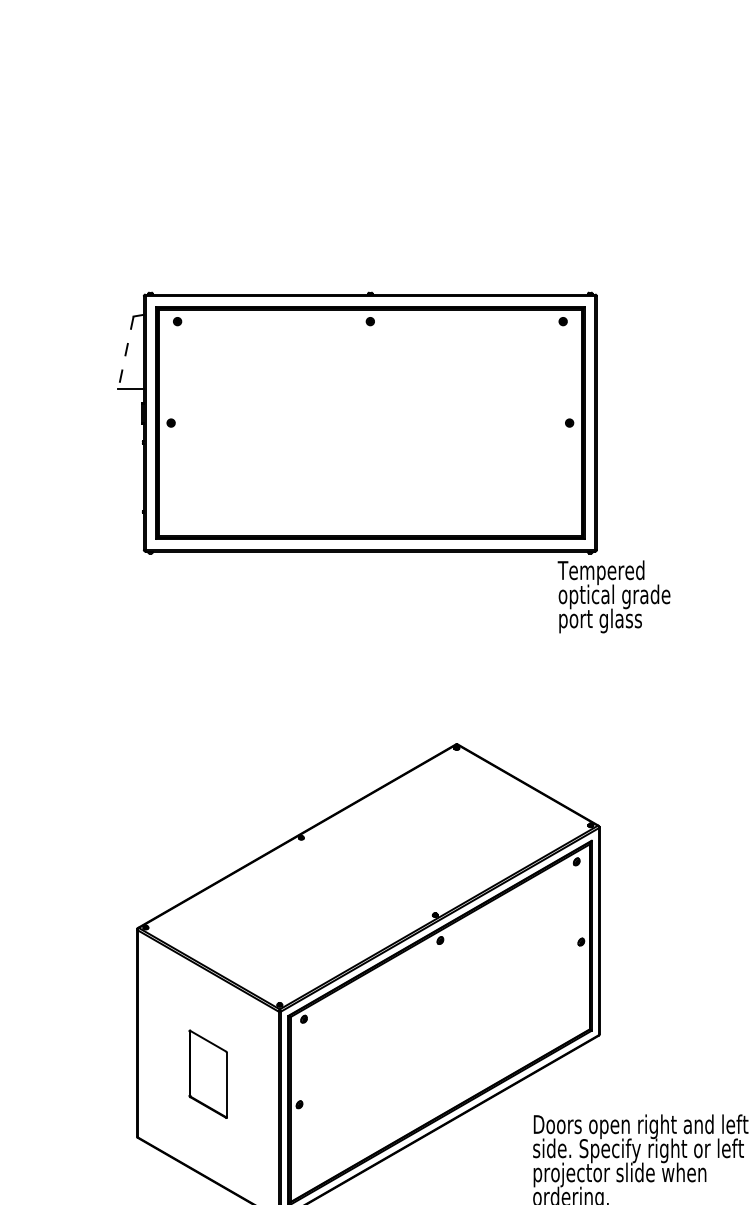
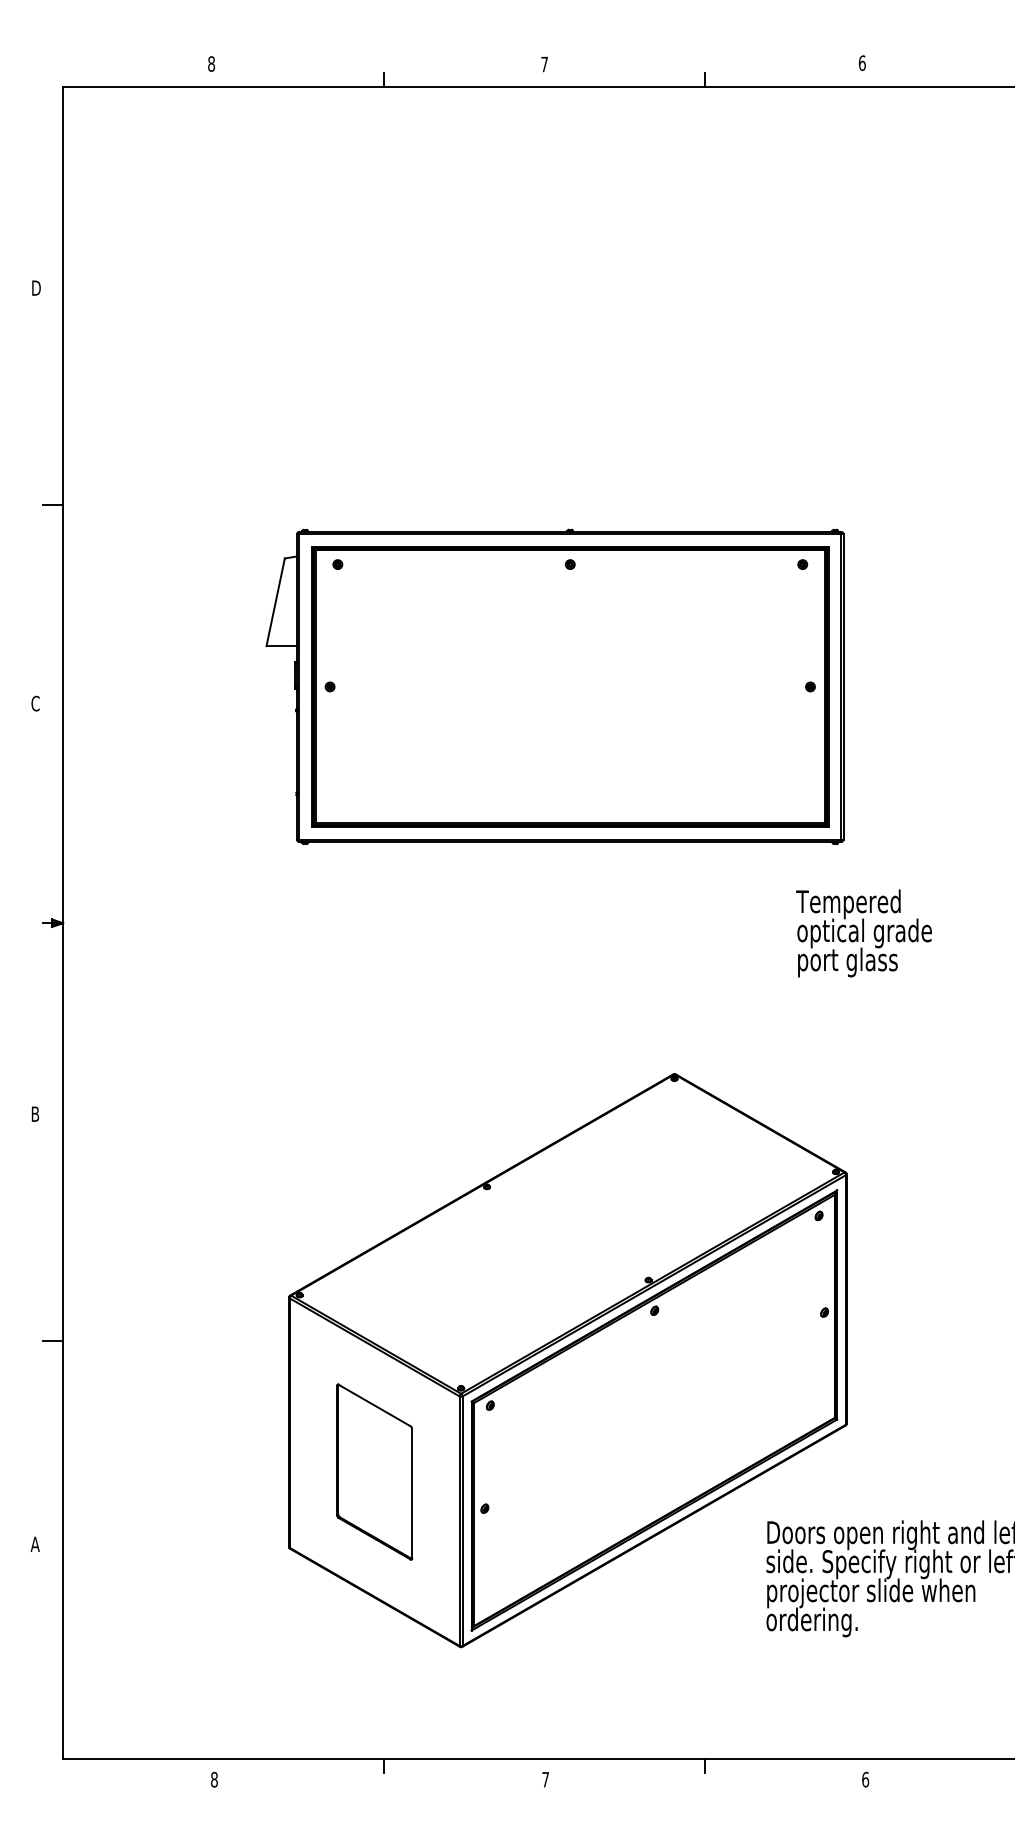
line: (125, 353) -> (275, 602), dashed -> solid
text: (613, 596) -> (863, 933), moved
part: (207, 1073) -> (374, 1471), size x1.67

